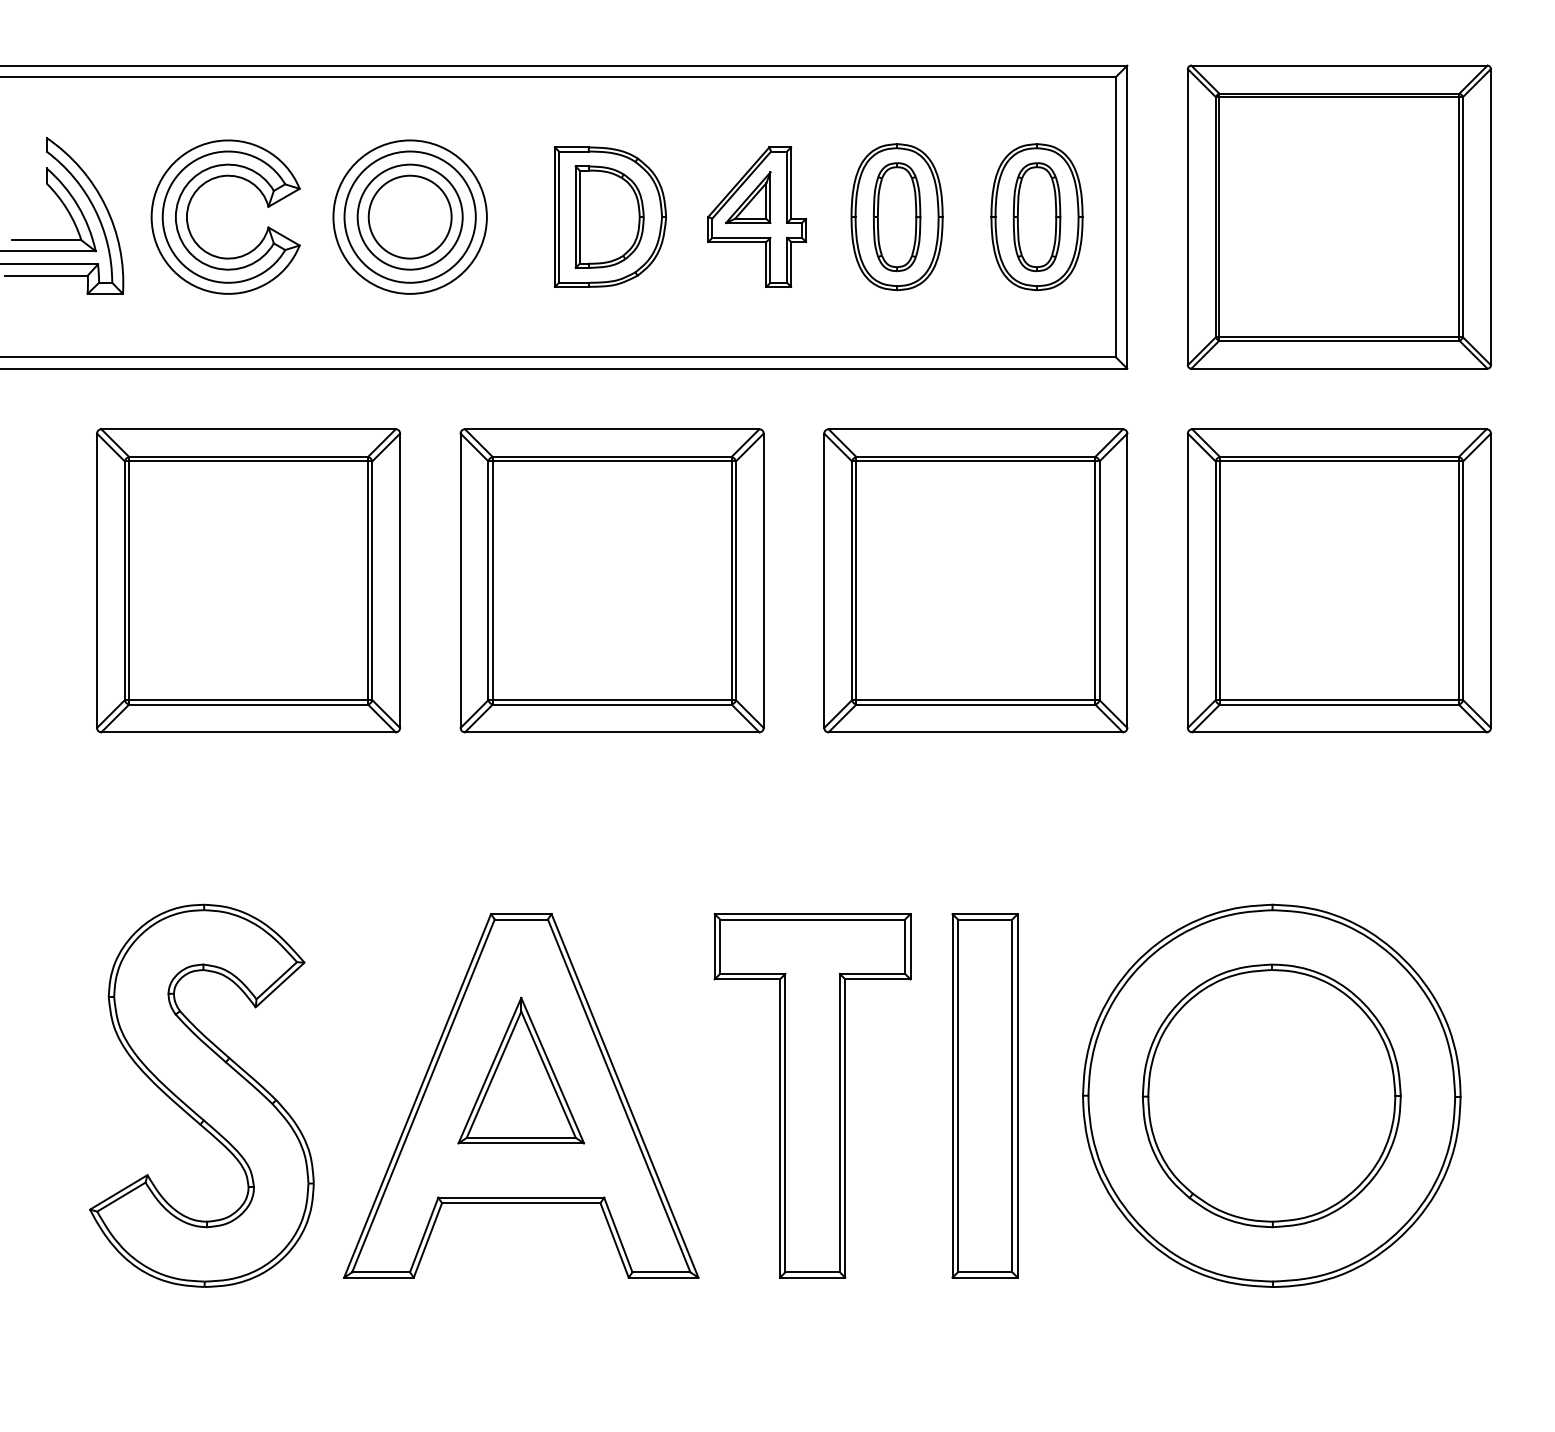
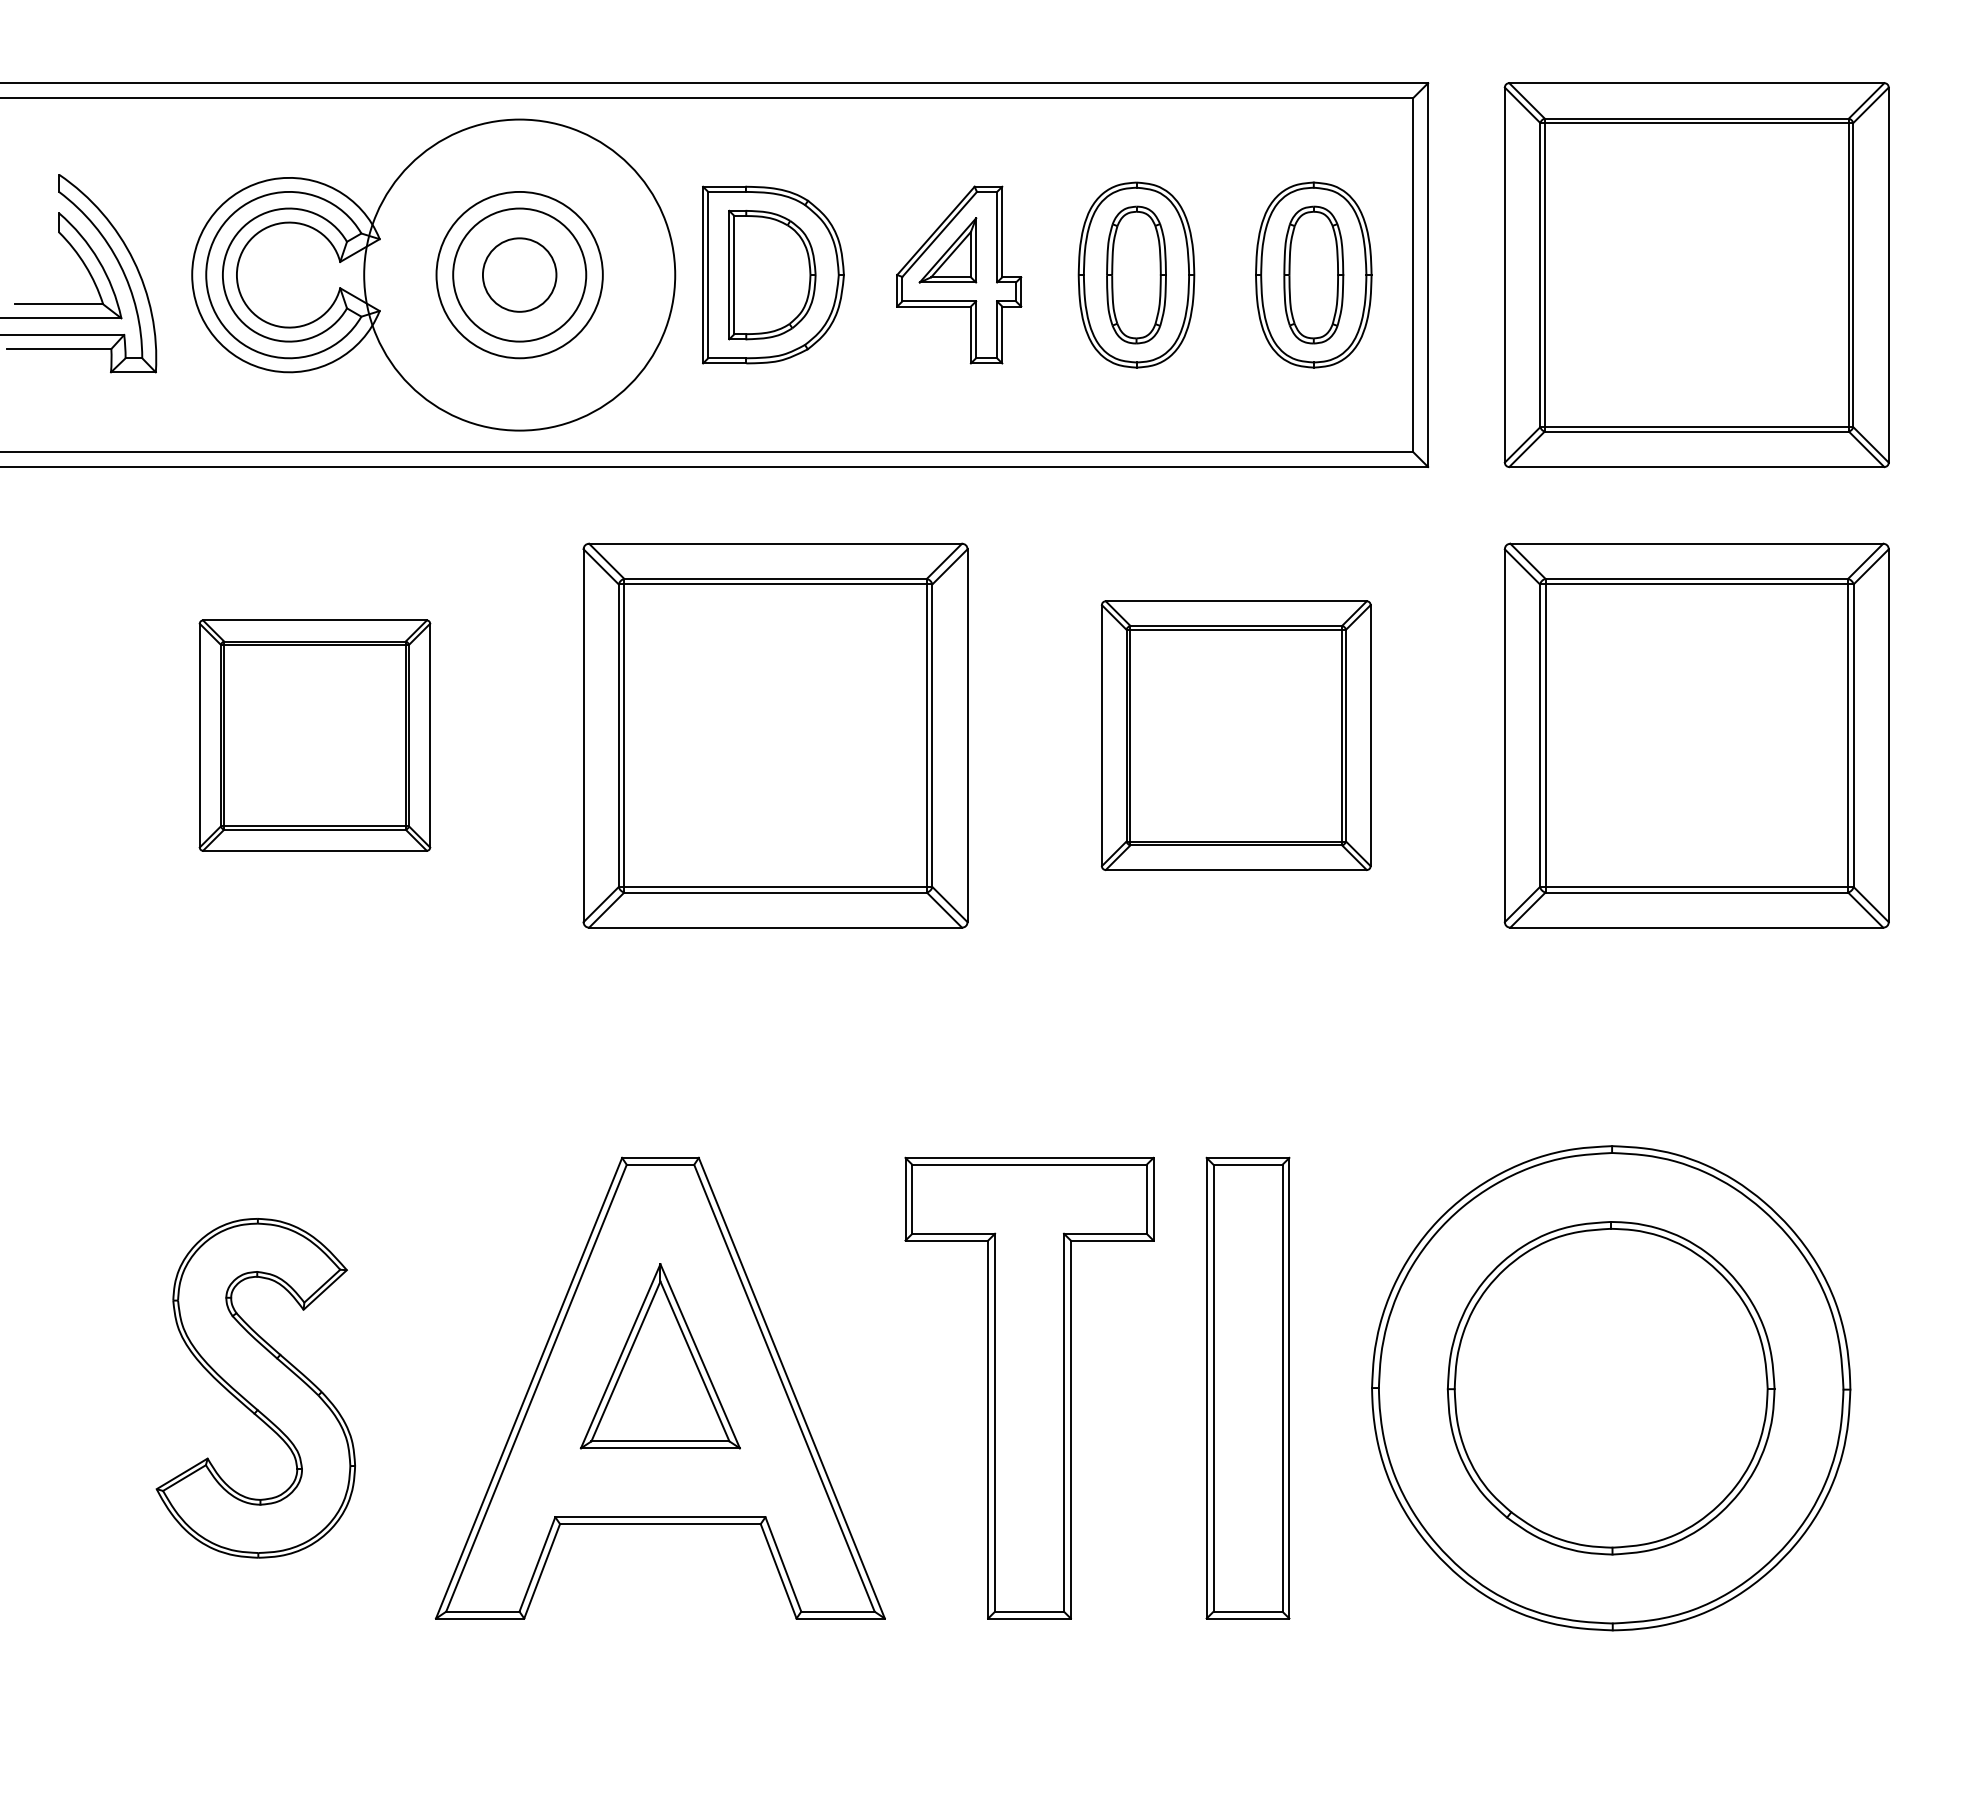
circle: (410, 216) -> (519, 274), size x0.7
circle: (410, 216) -> (519, 274), size x1.6
part: (248, 580) -> (314, 735), size x0.6
part: (976, 580) -> (1236, 735), size x0.7
part: (201, 1096) -> (255, 1388), size x0.7

